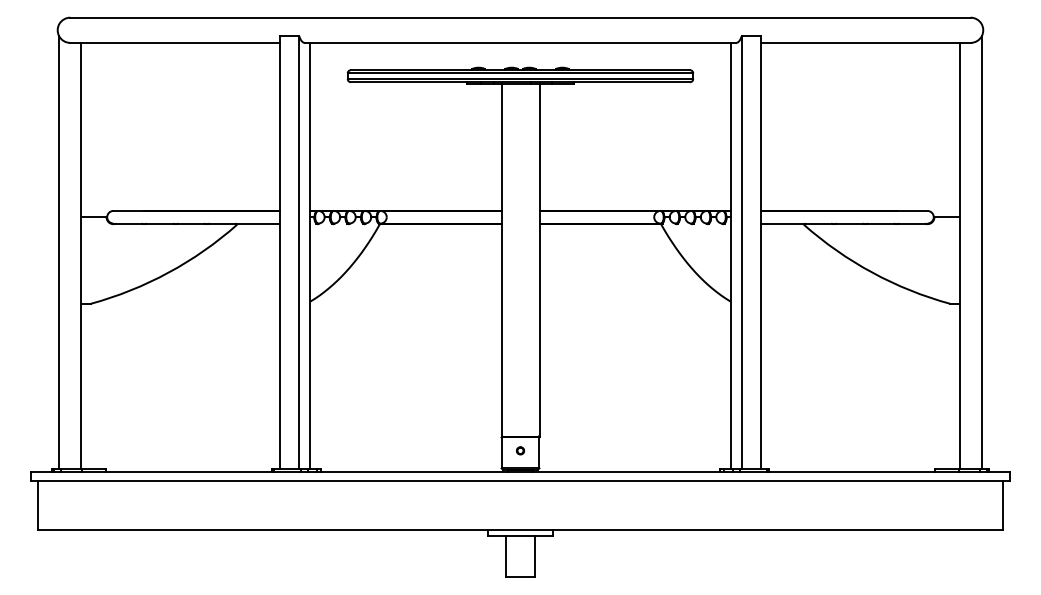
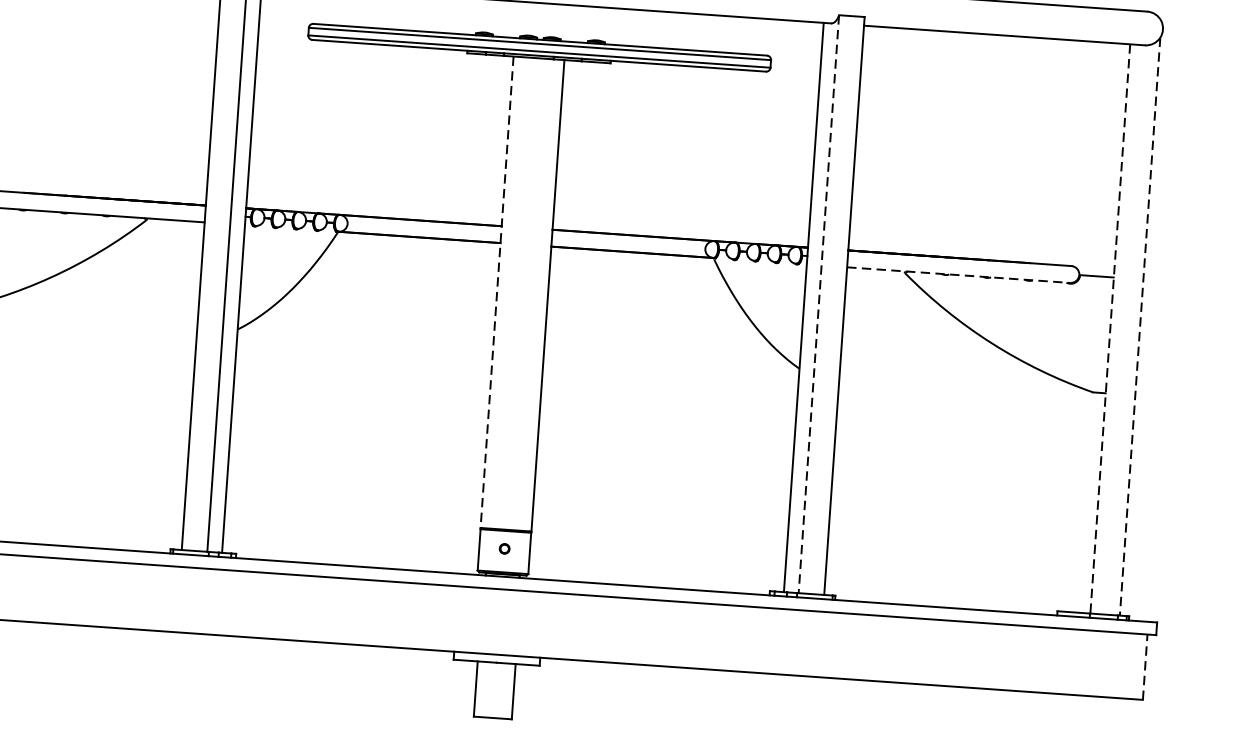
line: (844, 223) -> (959, 275), solid -> dashed
line: (741, 252) -> (818, 304), solid -> dashed
line: (981, 252) -> (1139, 326), solid -> dashed
line: (959, 255) -> (1110, 328), solid -> dashed
line: (501, 260) -> (497, 292), solid -> dashed
line: (1003, 505) -> (1145, 667), solid -> dashed

